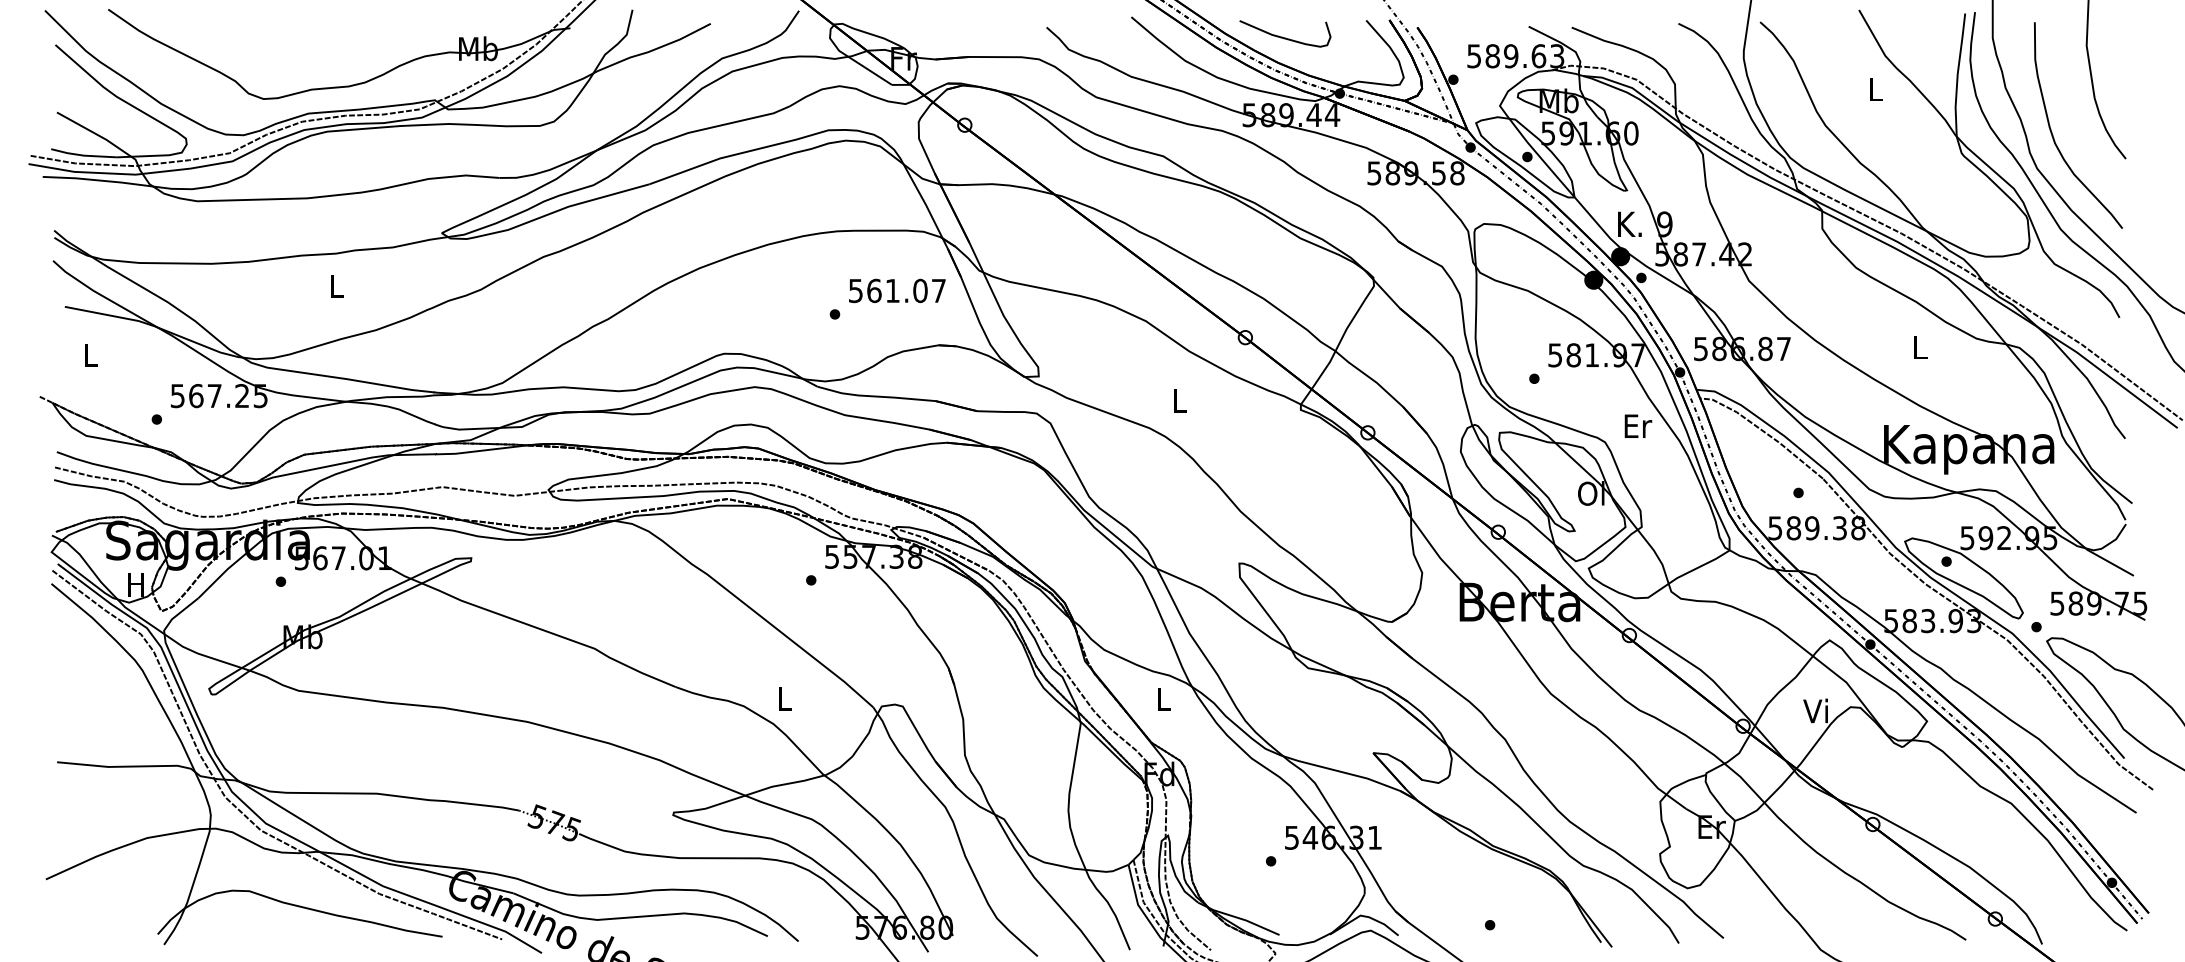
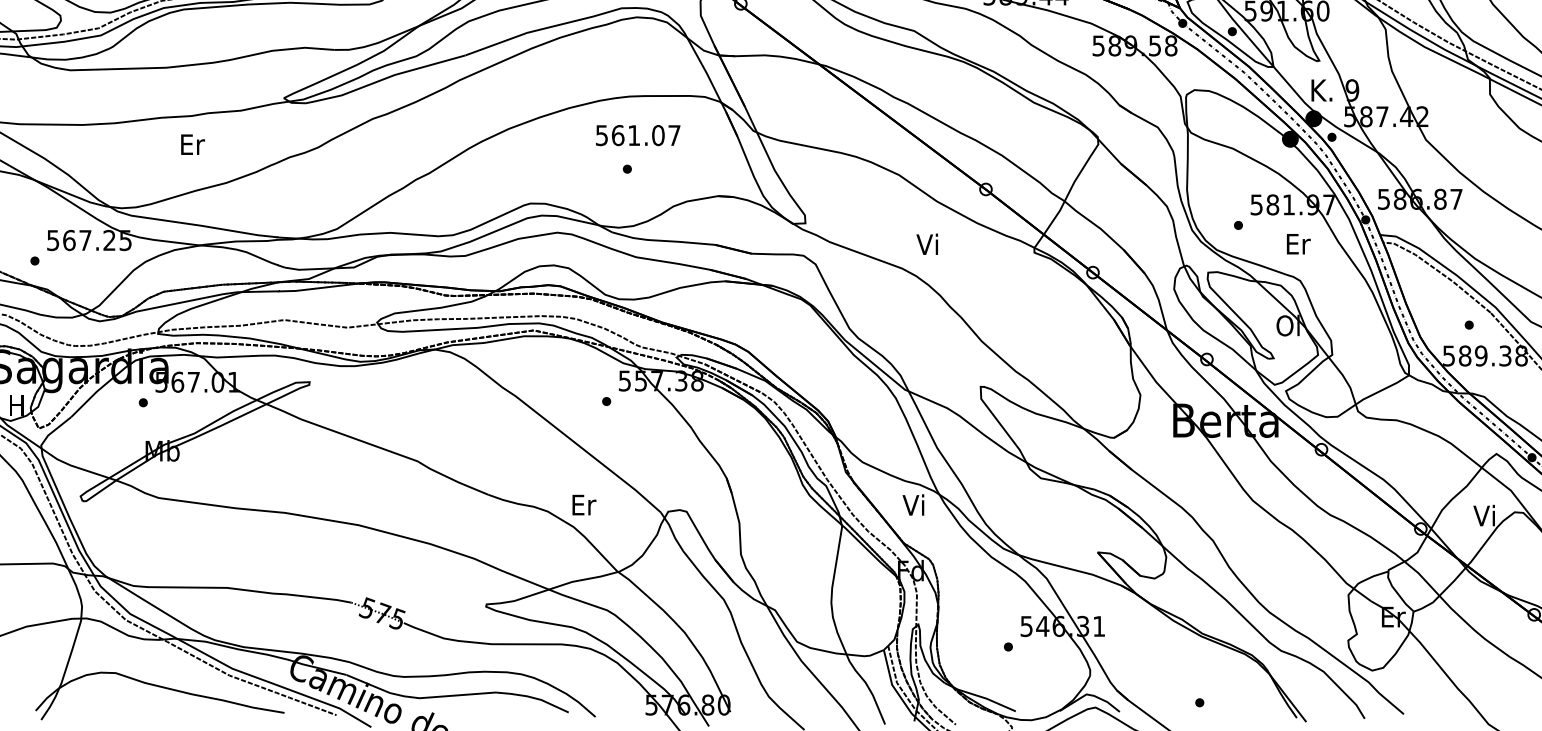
text: (337, 286) -> (192, 144), L -> Er
text: (897, 290) -> (638, 135), moved
text: (1177, 400) -> (926, 244), L -> Vi
text: (1638, 425) -> (1298, 243), moved
text: (785, 698) -> (584, 504), L -> Er
text: (1162, 698) -> (913, 504), L -> Vi

